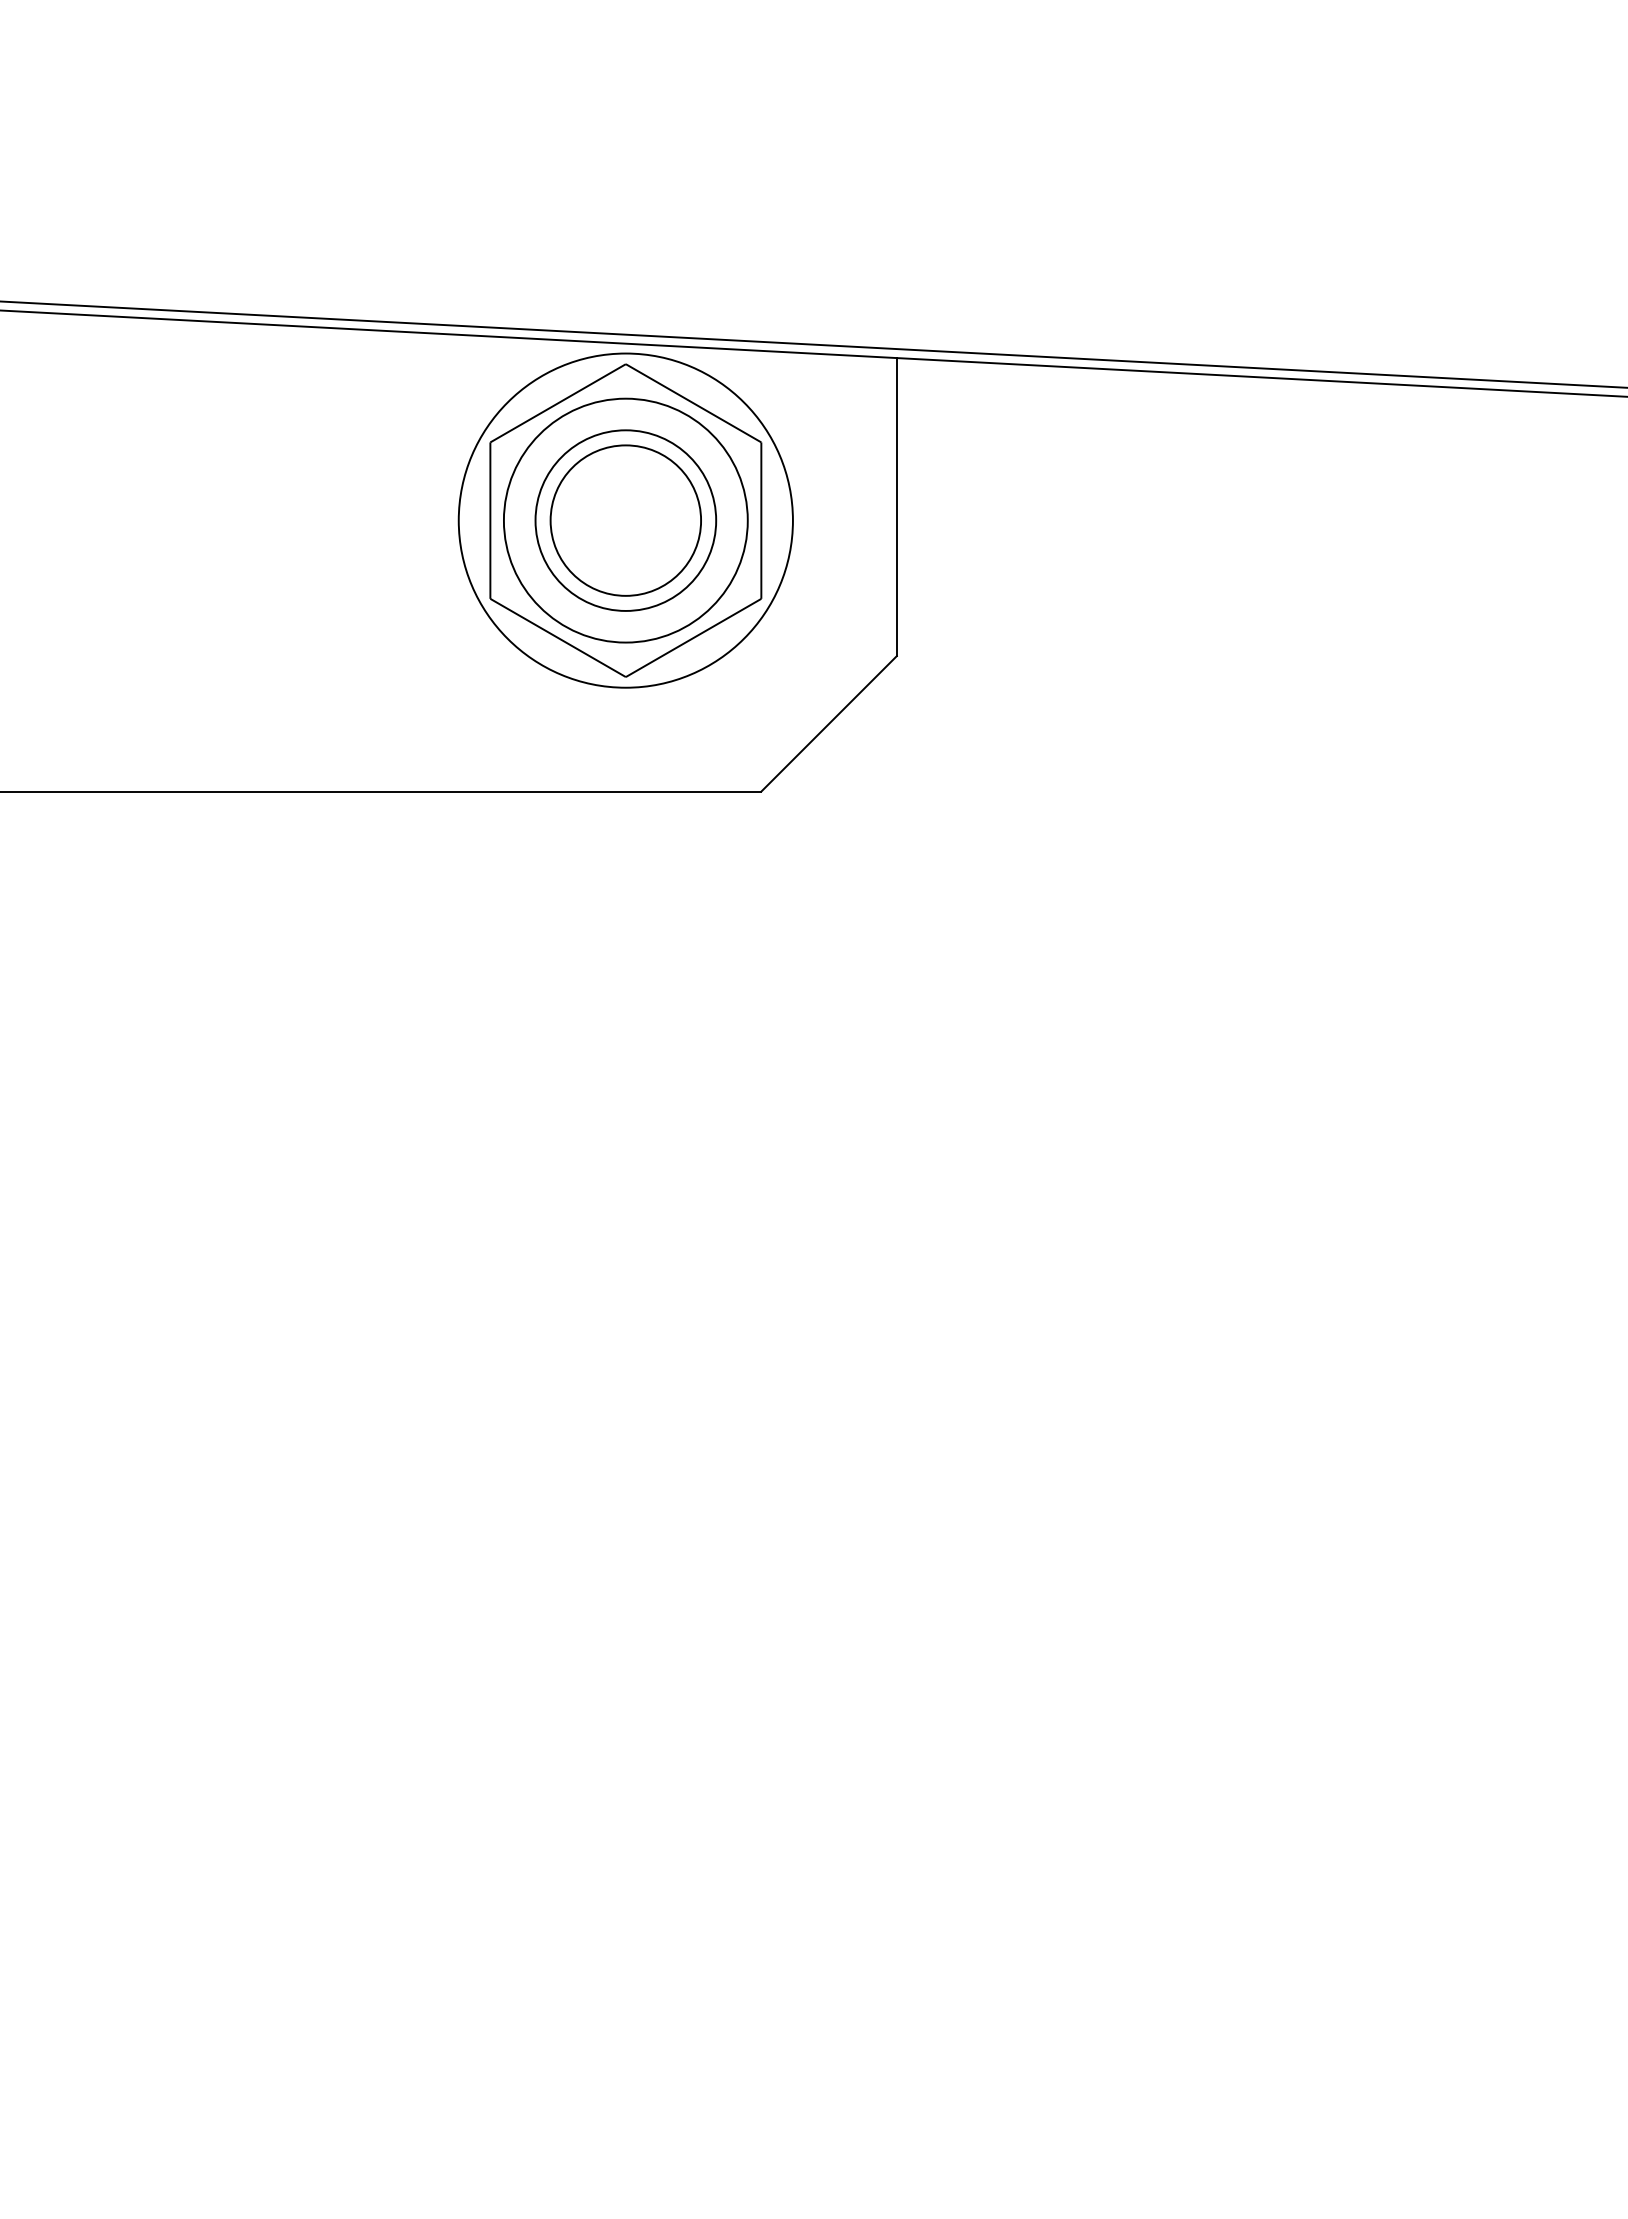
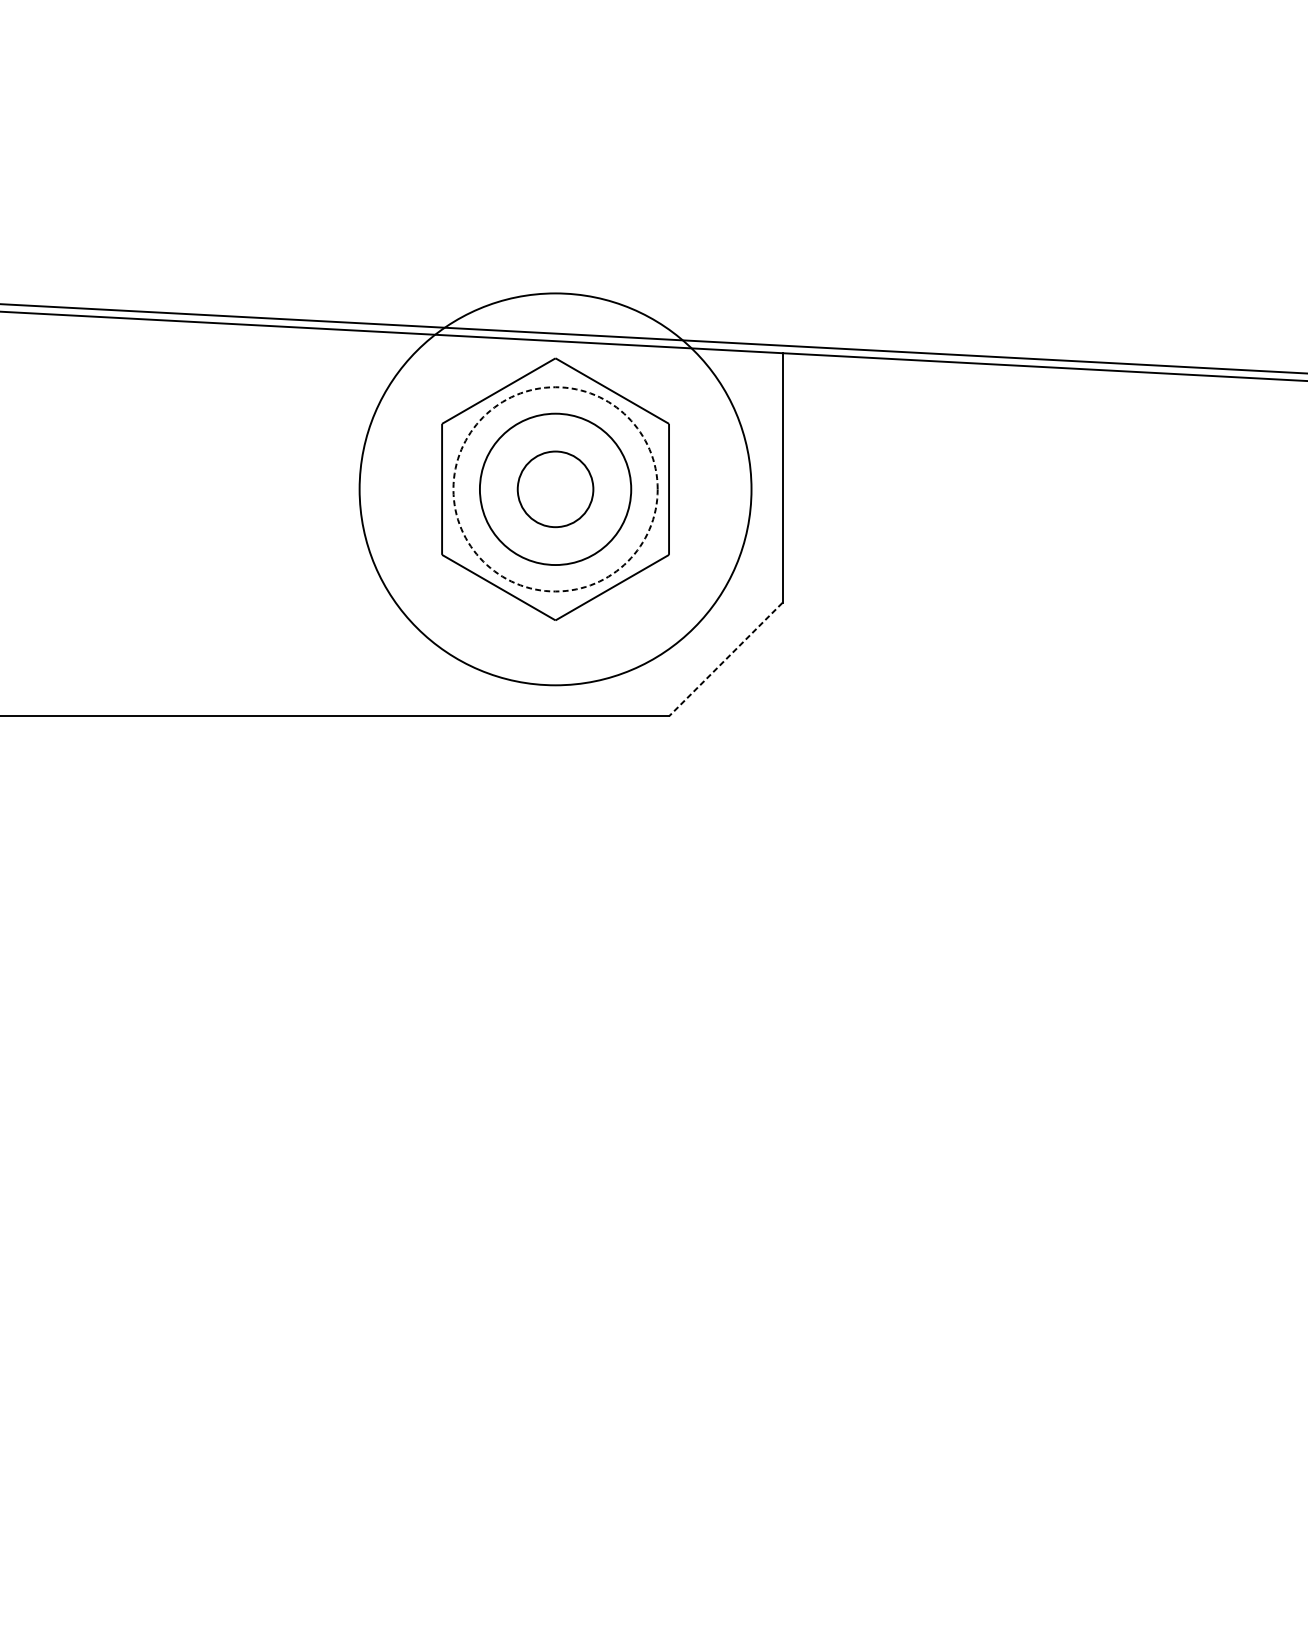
circle: (625, 520) -> (555, 489), size x0.6
circle: (625, 520) -> (555, 489), size x1.4
circle: (625, 520) -> (555, 489), solid -> dashed
line: (829, 723) -> (726, 659), solid -> dashed

